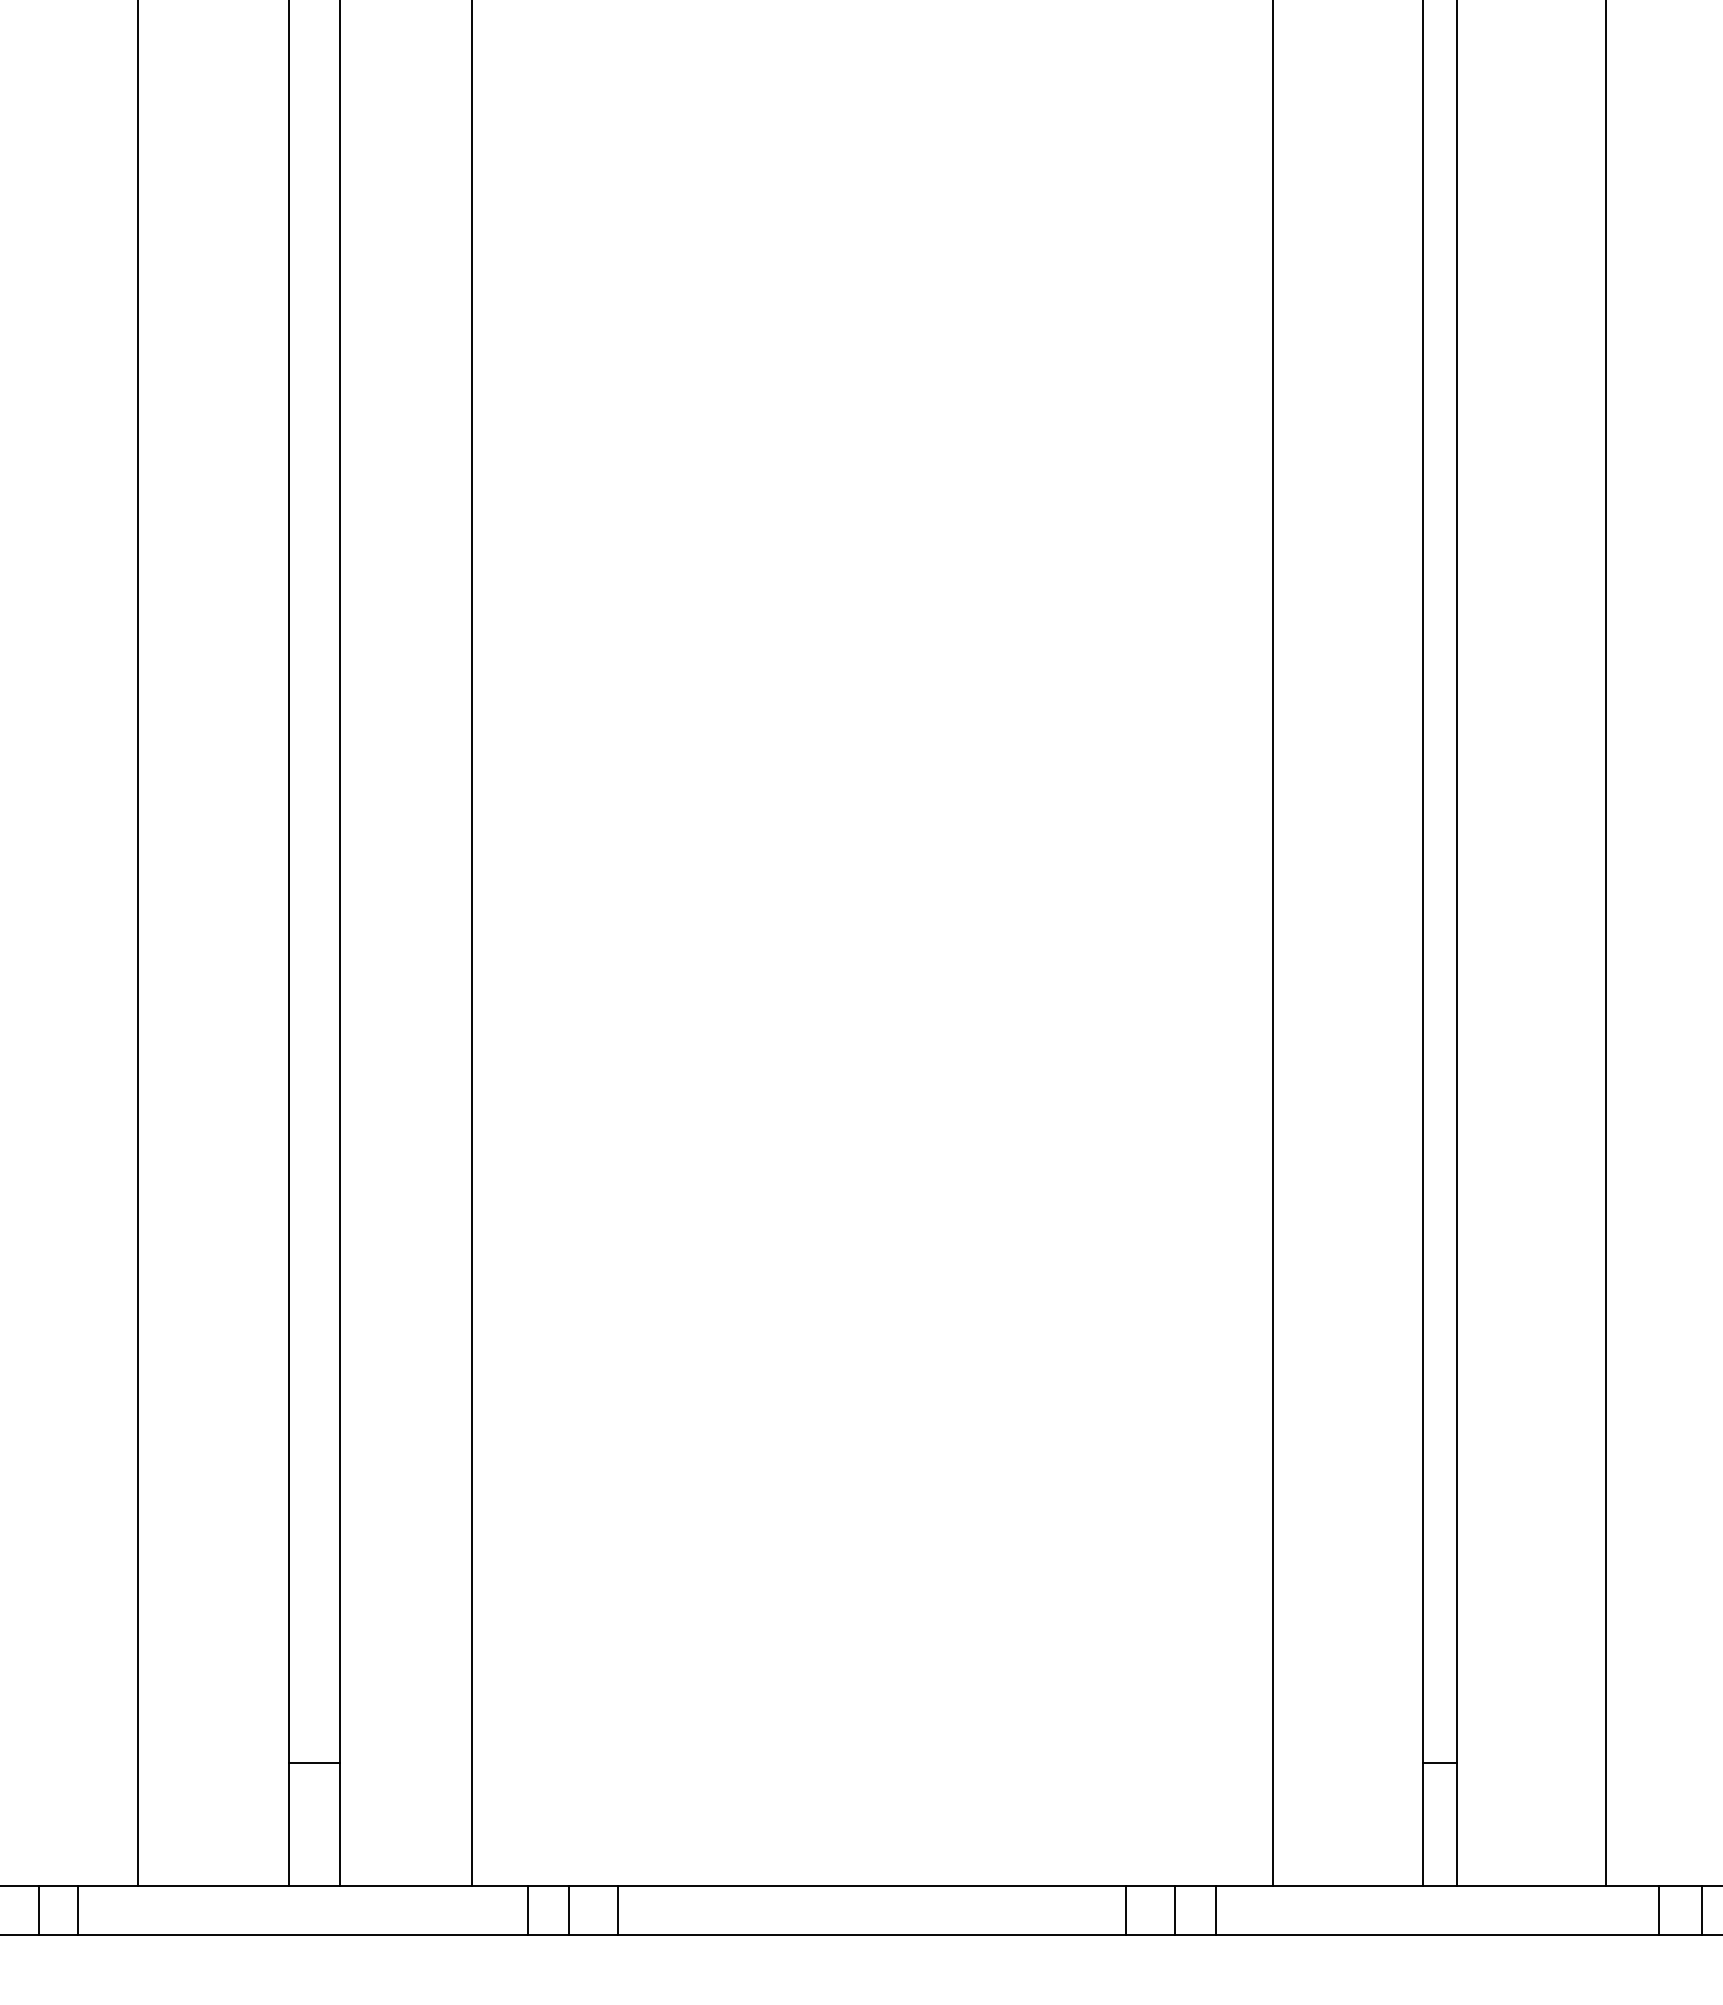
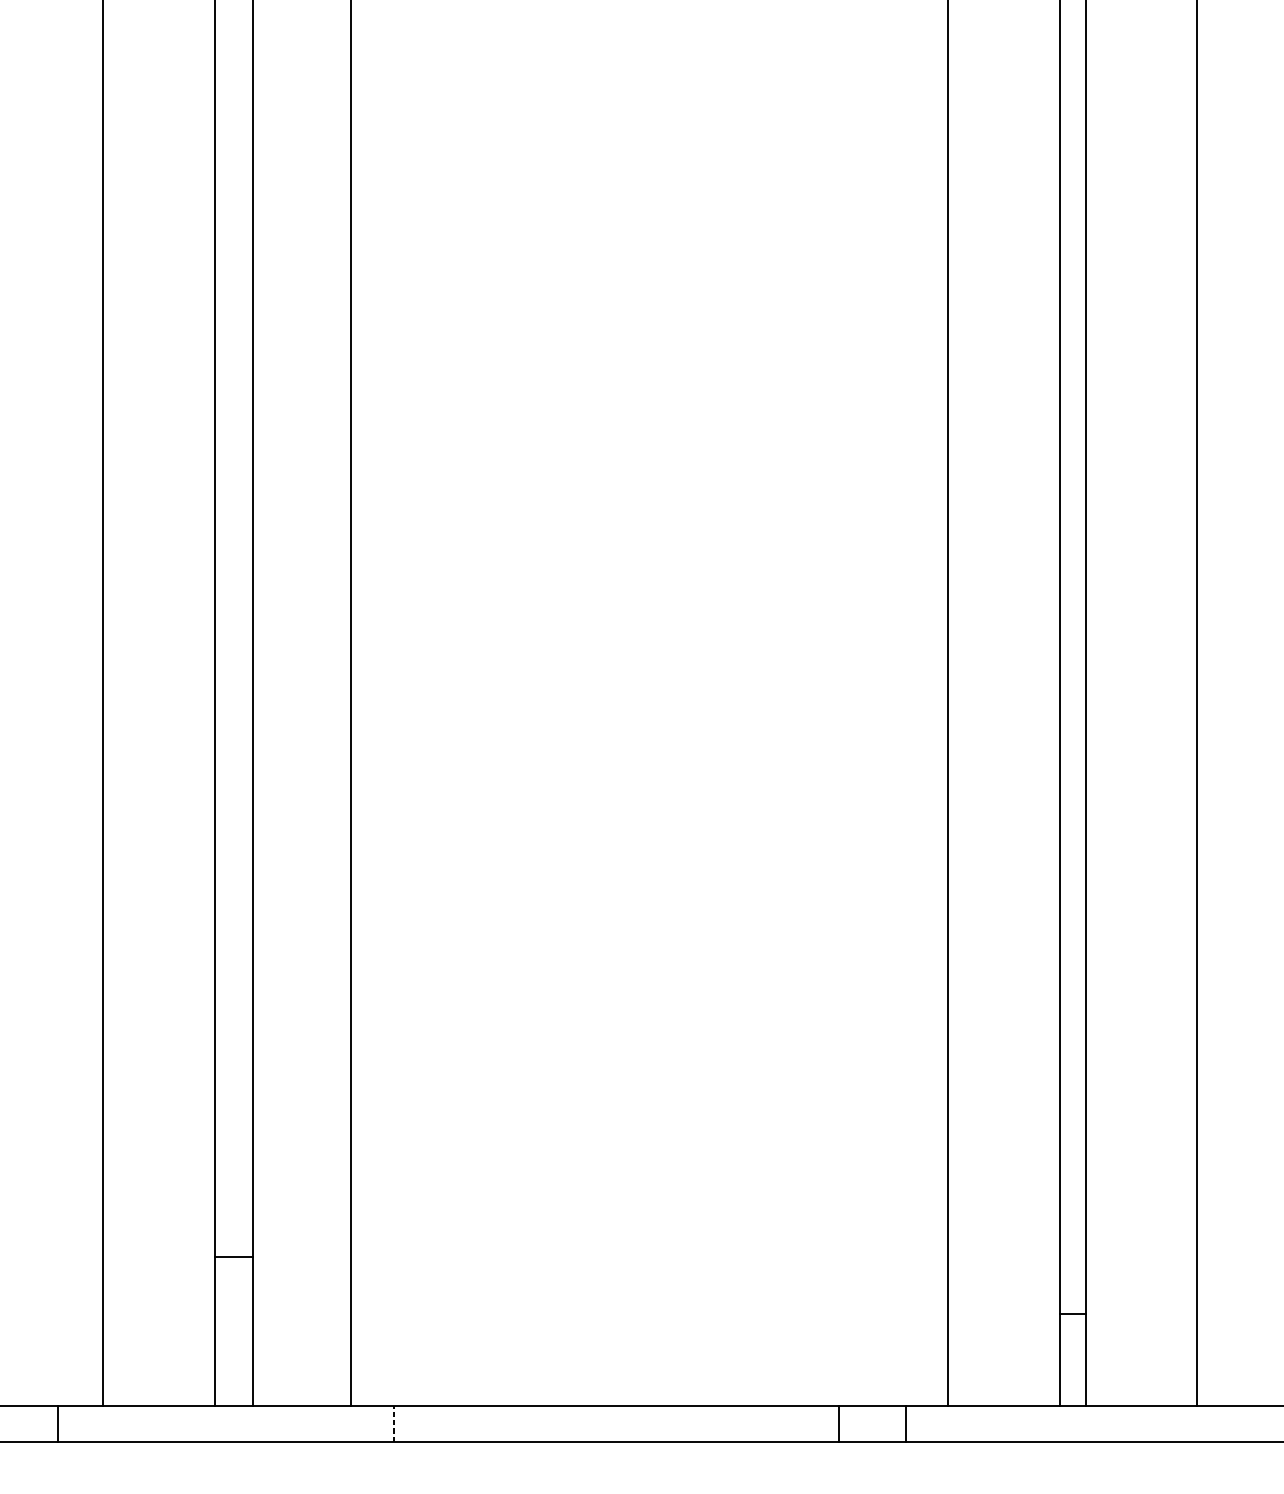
line: (314, 1763) -> (234, 1257), moved
line: (528, 1909) -> (393, 1422), solid -> dashed
line: (39, 1910) -> (29, 1423), removed
line: (569, 1910) -> (424, 1423), removed
line: (617, 1910) -> (460, 1423), removed
line: (1174, 1910) -> (875, 1423), removed
line: (1659, 1910) -> (1236, 1423), removed
line: (1701, 1910) -> (1267, 1423), removed

